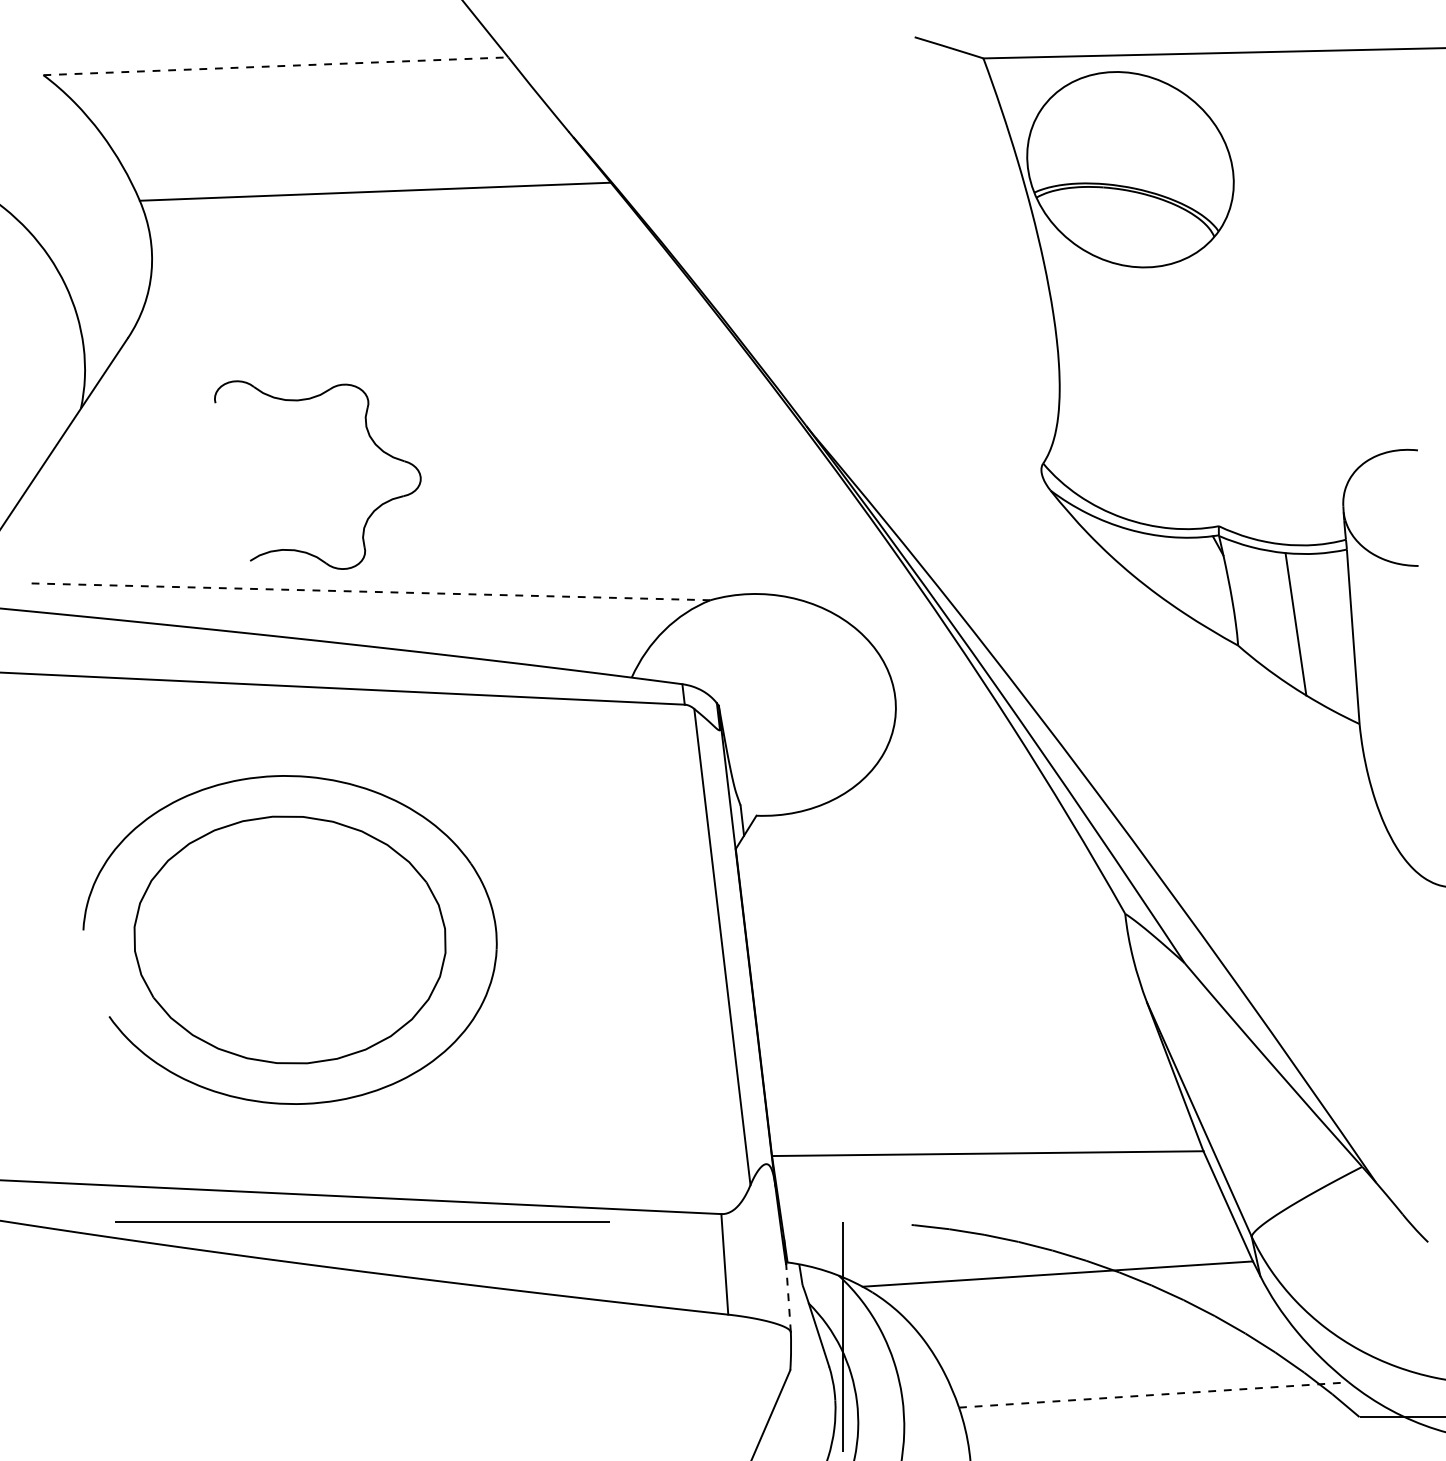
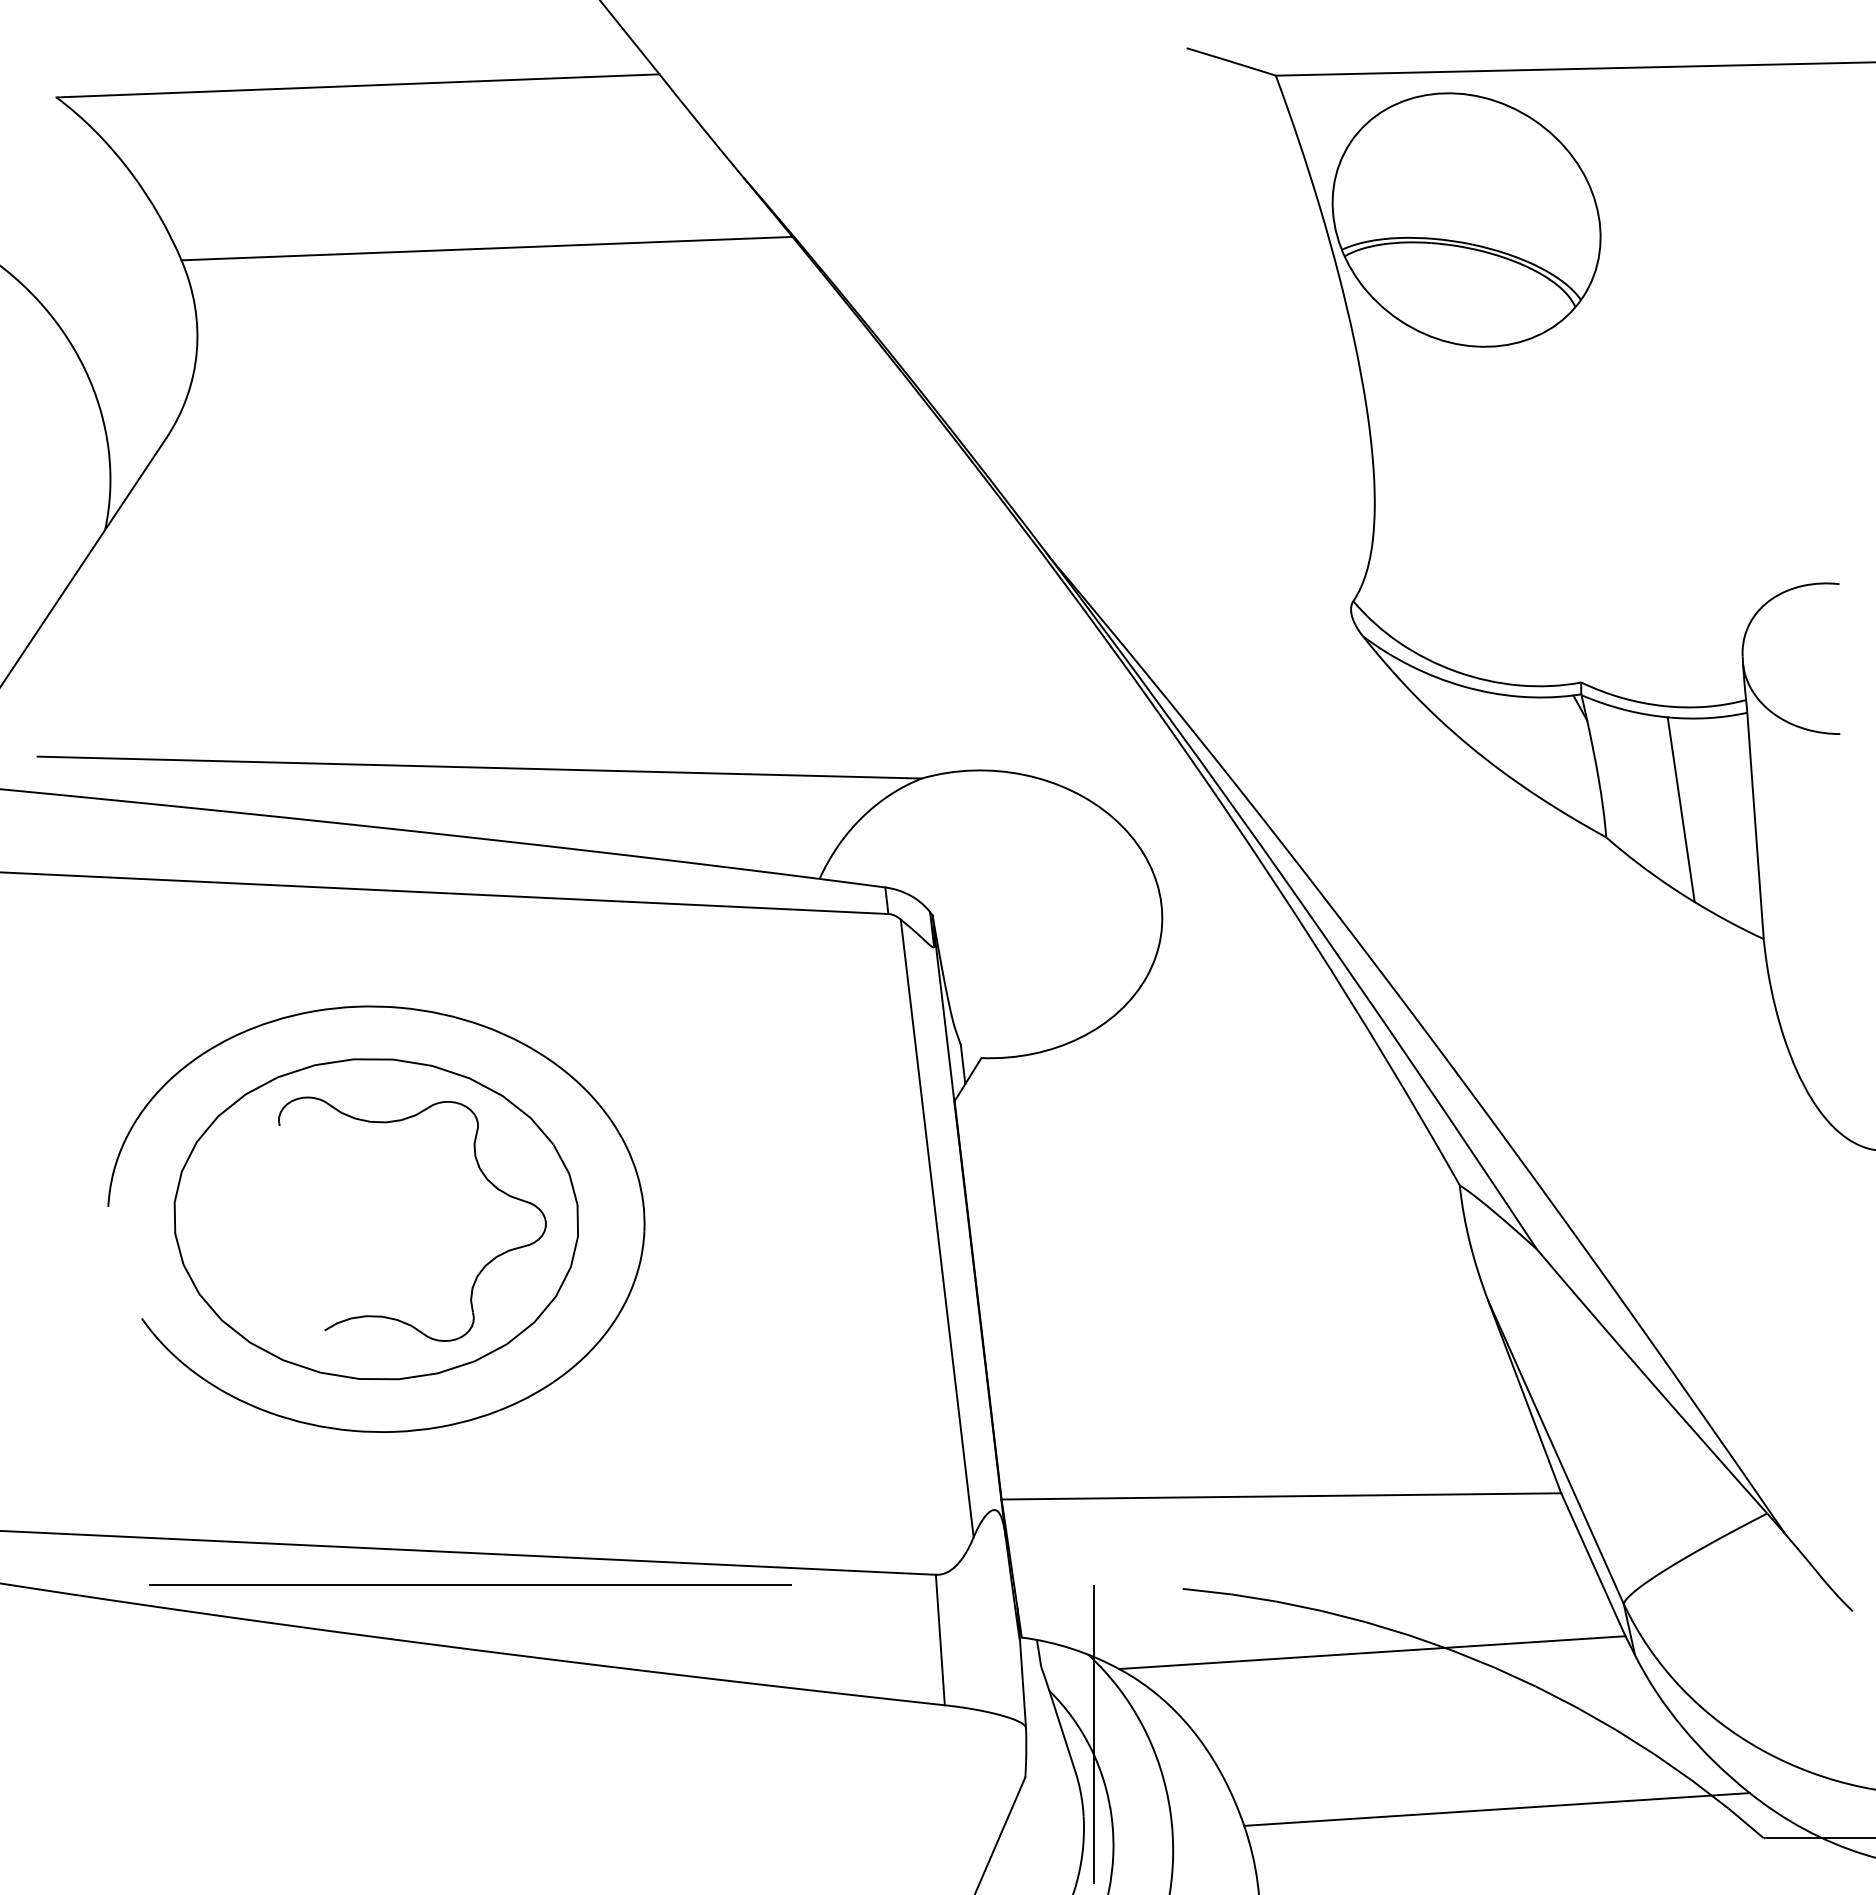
line: (276, 65) -> (358, 85), dashed -> solid
part: (370, 438) -> (480, 1171), moved
line: (369, 591) -> (479, 767), dashed -> solid
line: (788, 1297) -> (1022, 1683), dashed -> solid
line: (1154, 1395) -> (1497, 1809), dashed -> solid

